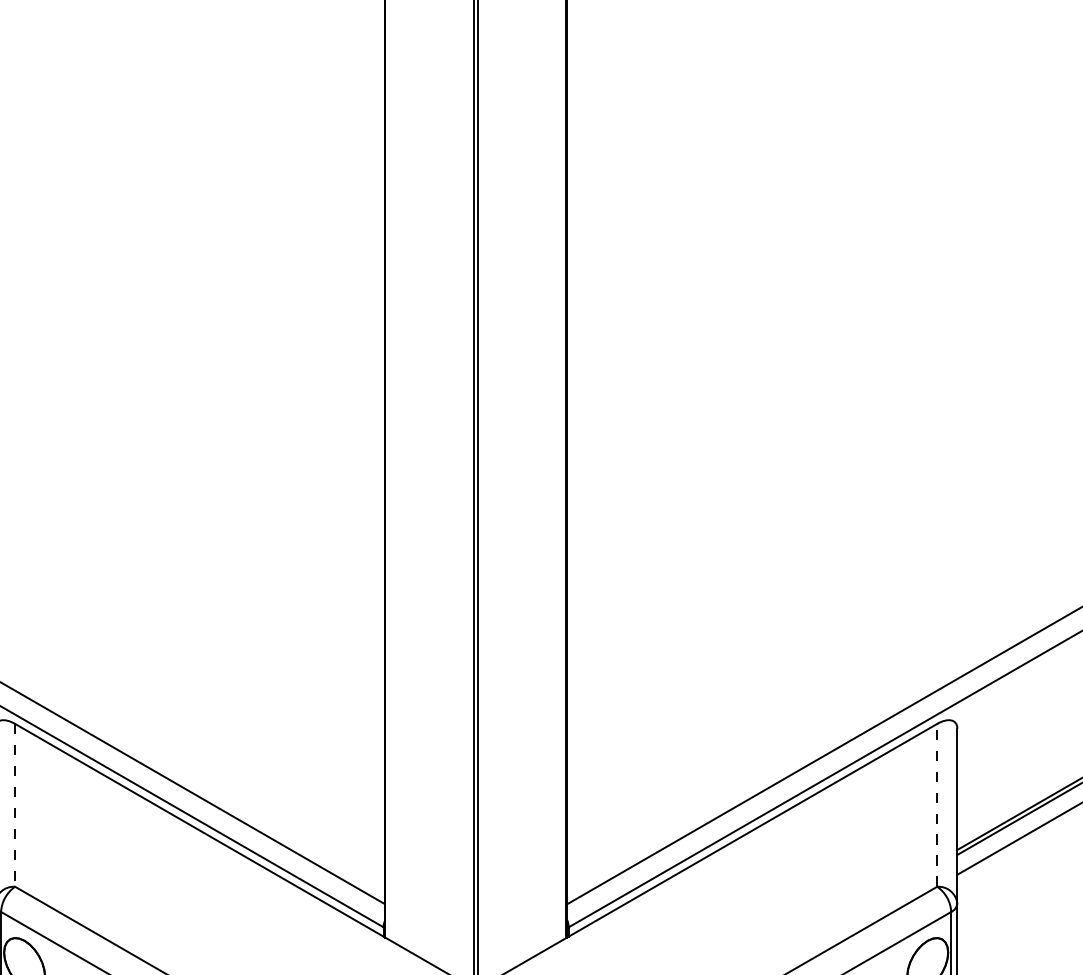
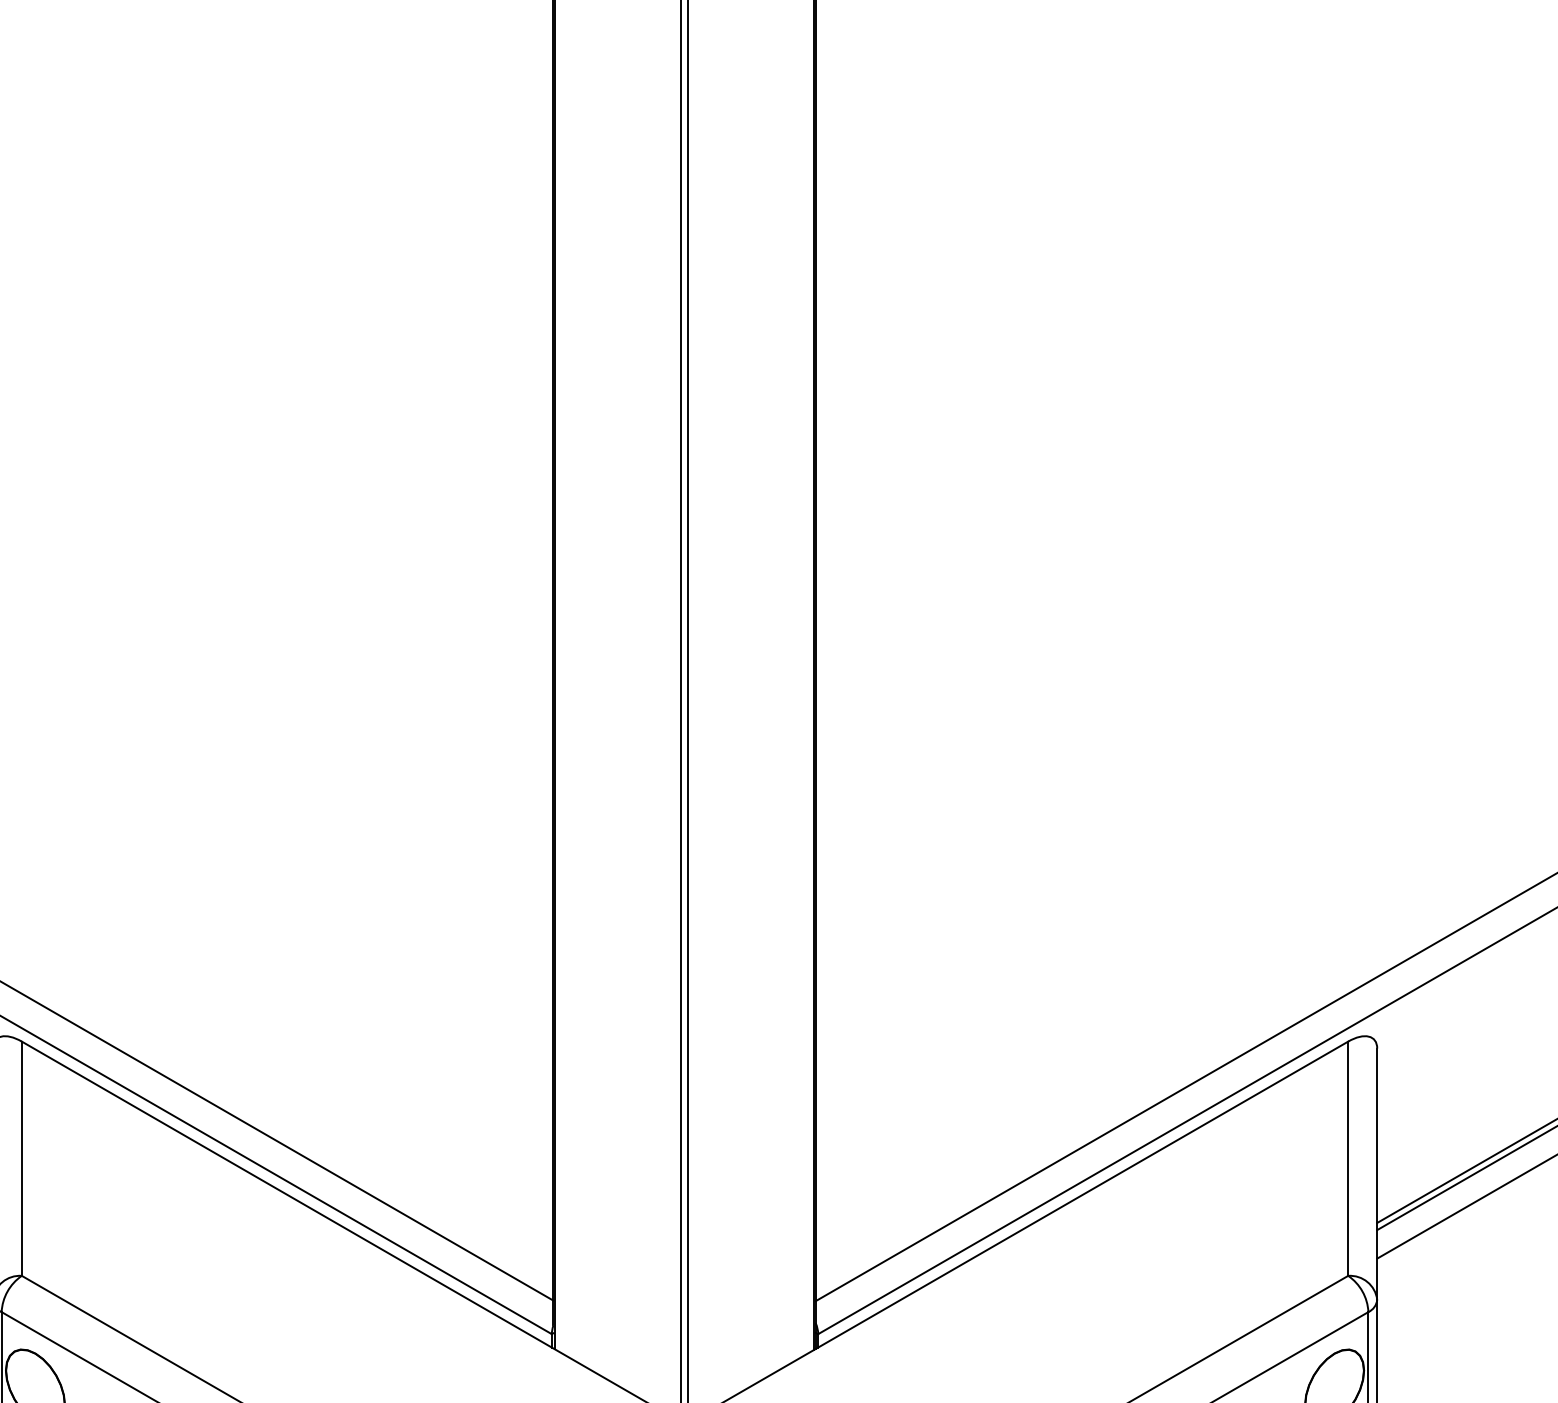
line: (937, 804) -> (1348, 1157), dashed -> solid
line: (15, 805) -> (22, 1158), dashed -> solid

